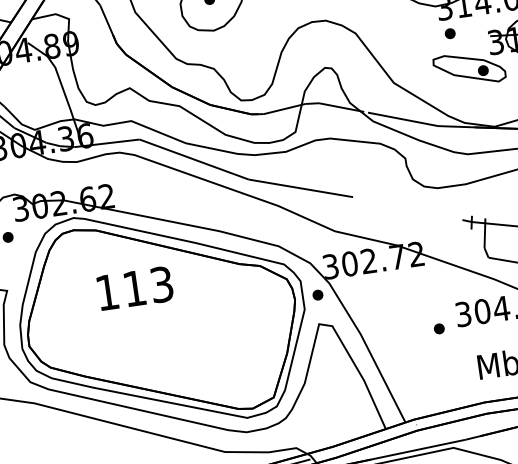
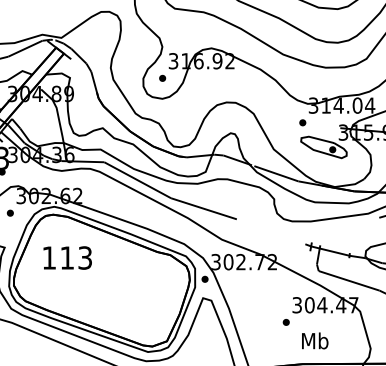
part: (449, 33) -> (302, 122), moved
text: (134, 287) -> (67, 257), moved
part: (438, 329) -> (285, 322), moved

